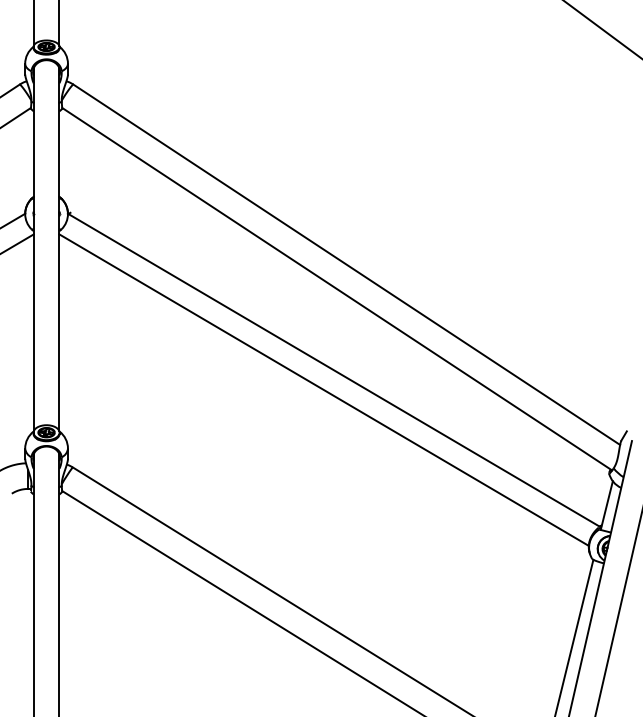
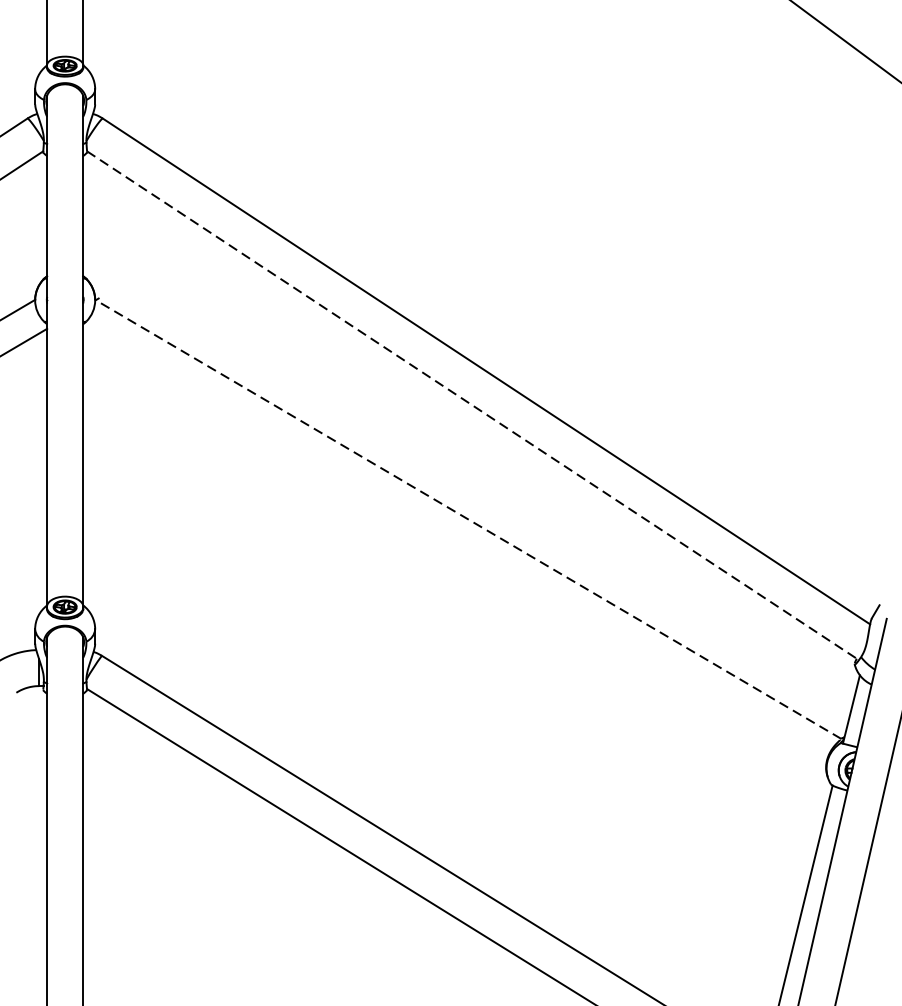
line: (337, 289) -> (473, 406), solid -> dashed
line: (333, 369) -> (467, 518), solid -> dashed
line: (323, 389) -> (453, 546), removed

